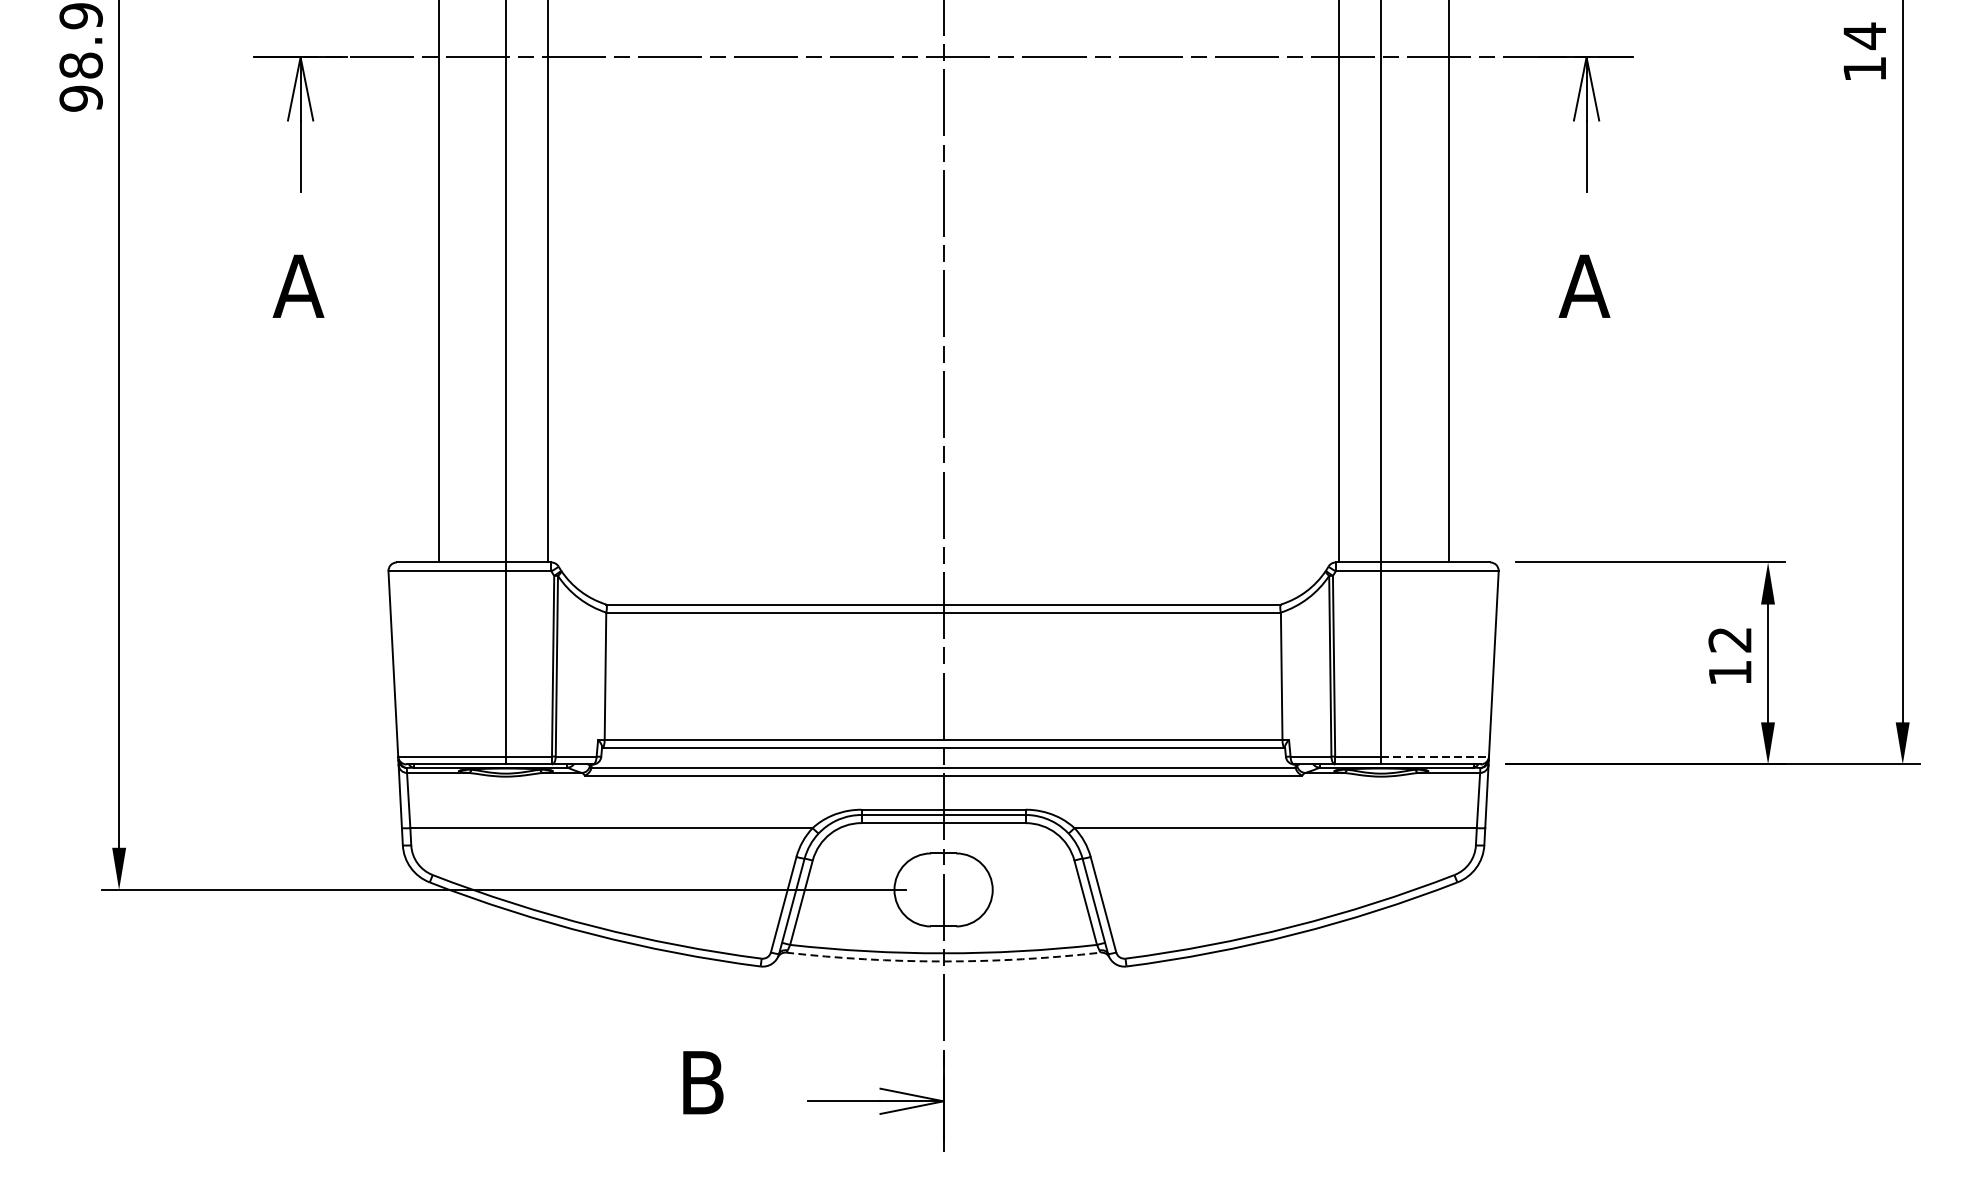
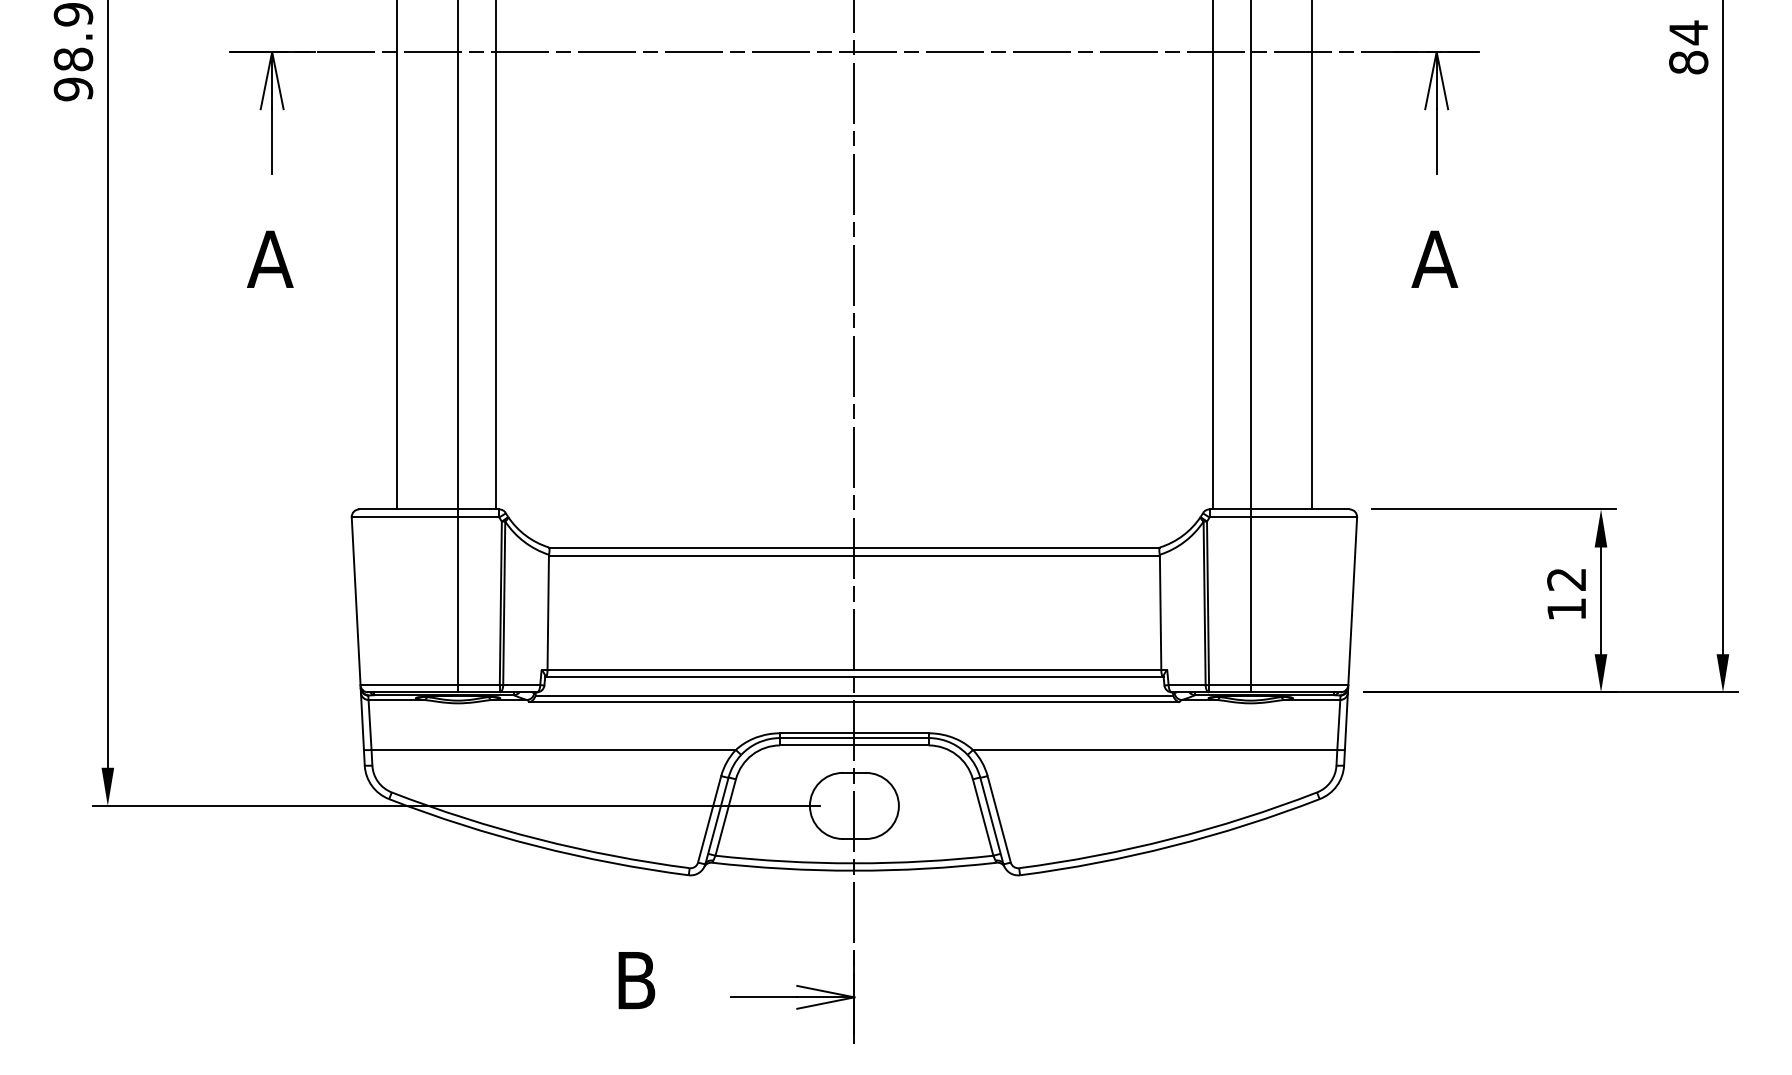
text: (1864, 68) -> (1688, 62), 14 -> 84
line: (1435, 756) -> (1299, 685), dashed -> solid
arc: (943, 961) -> (854, 870), dashed -> solid

